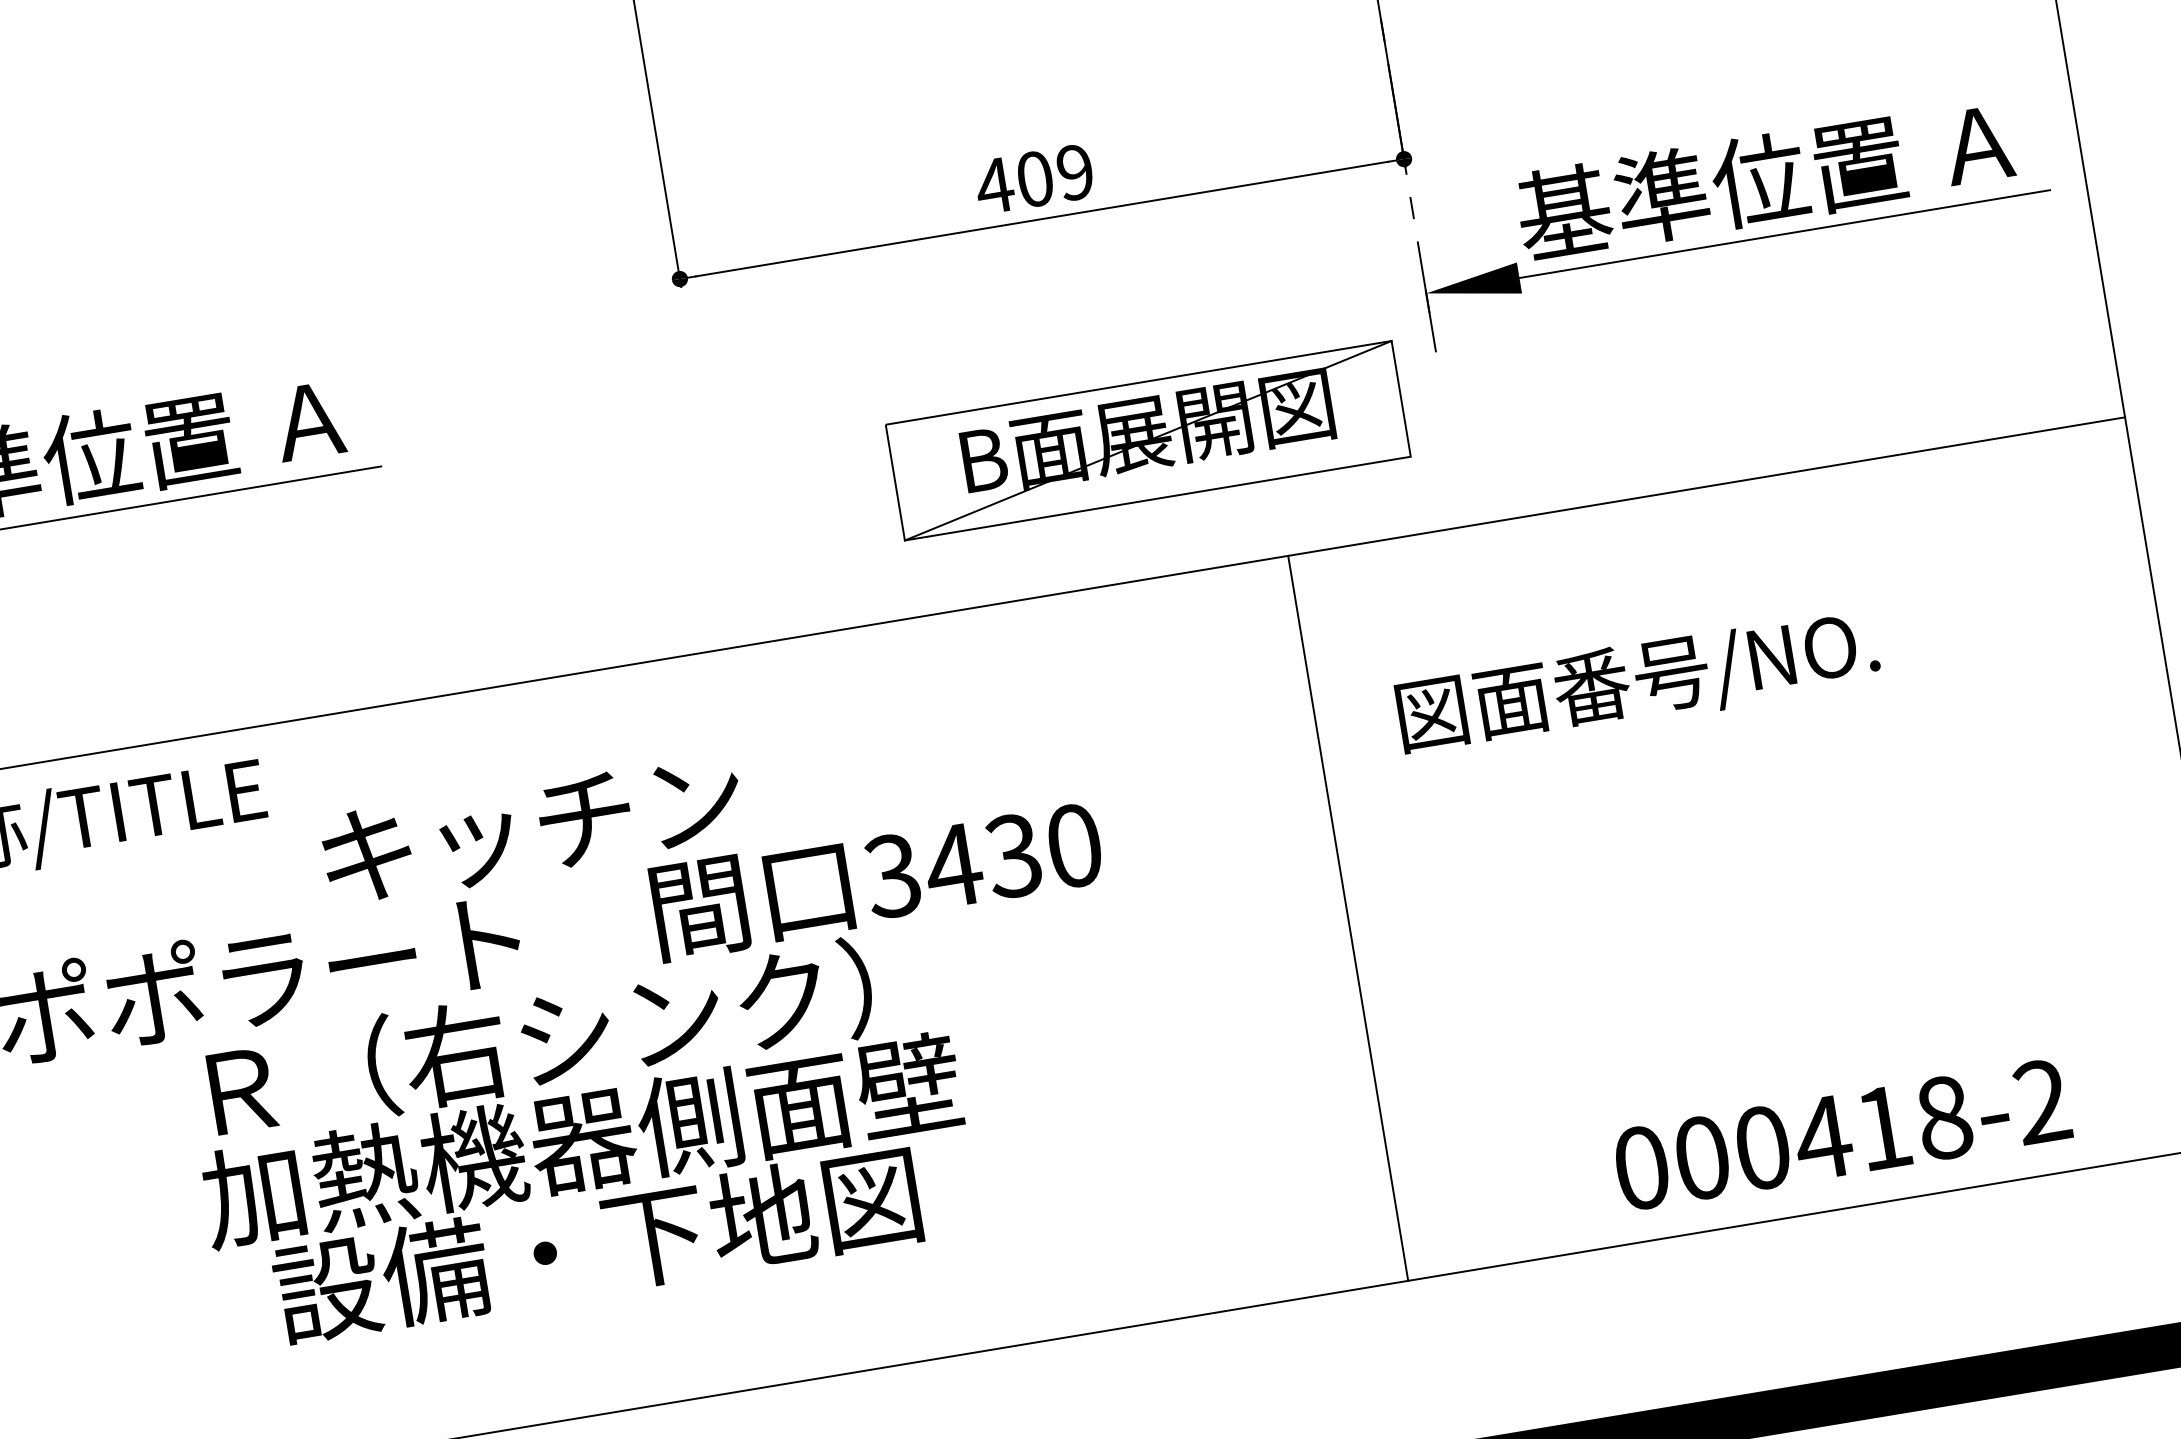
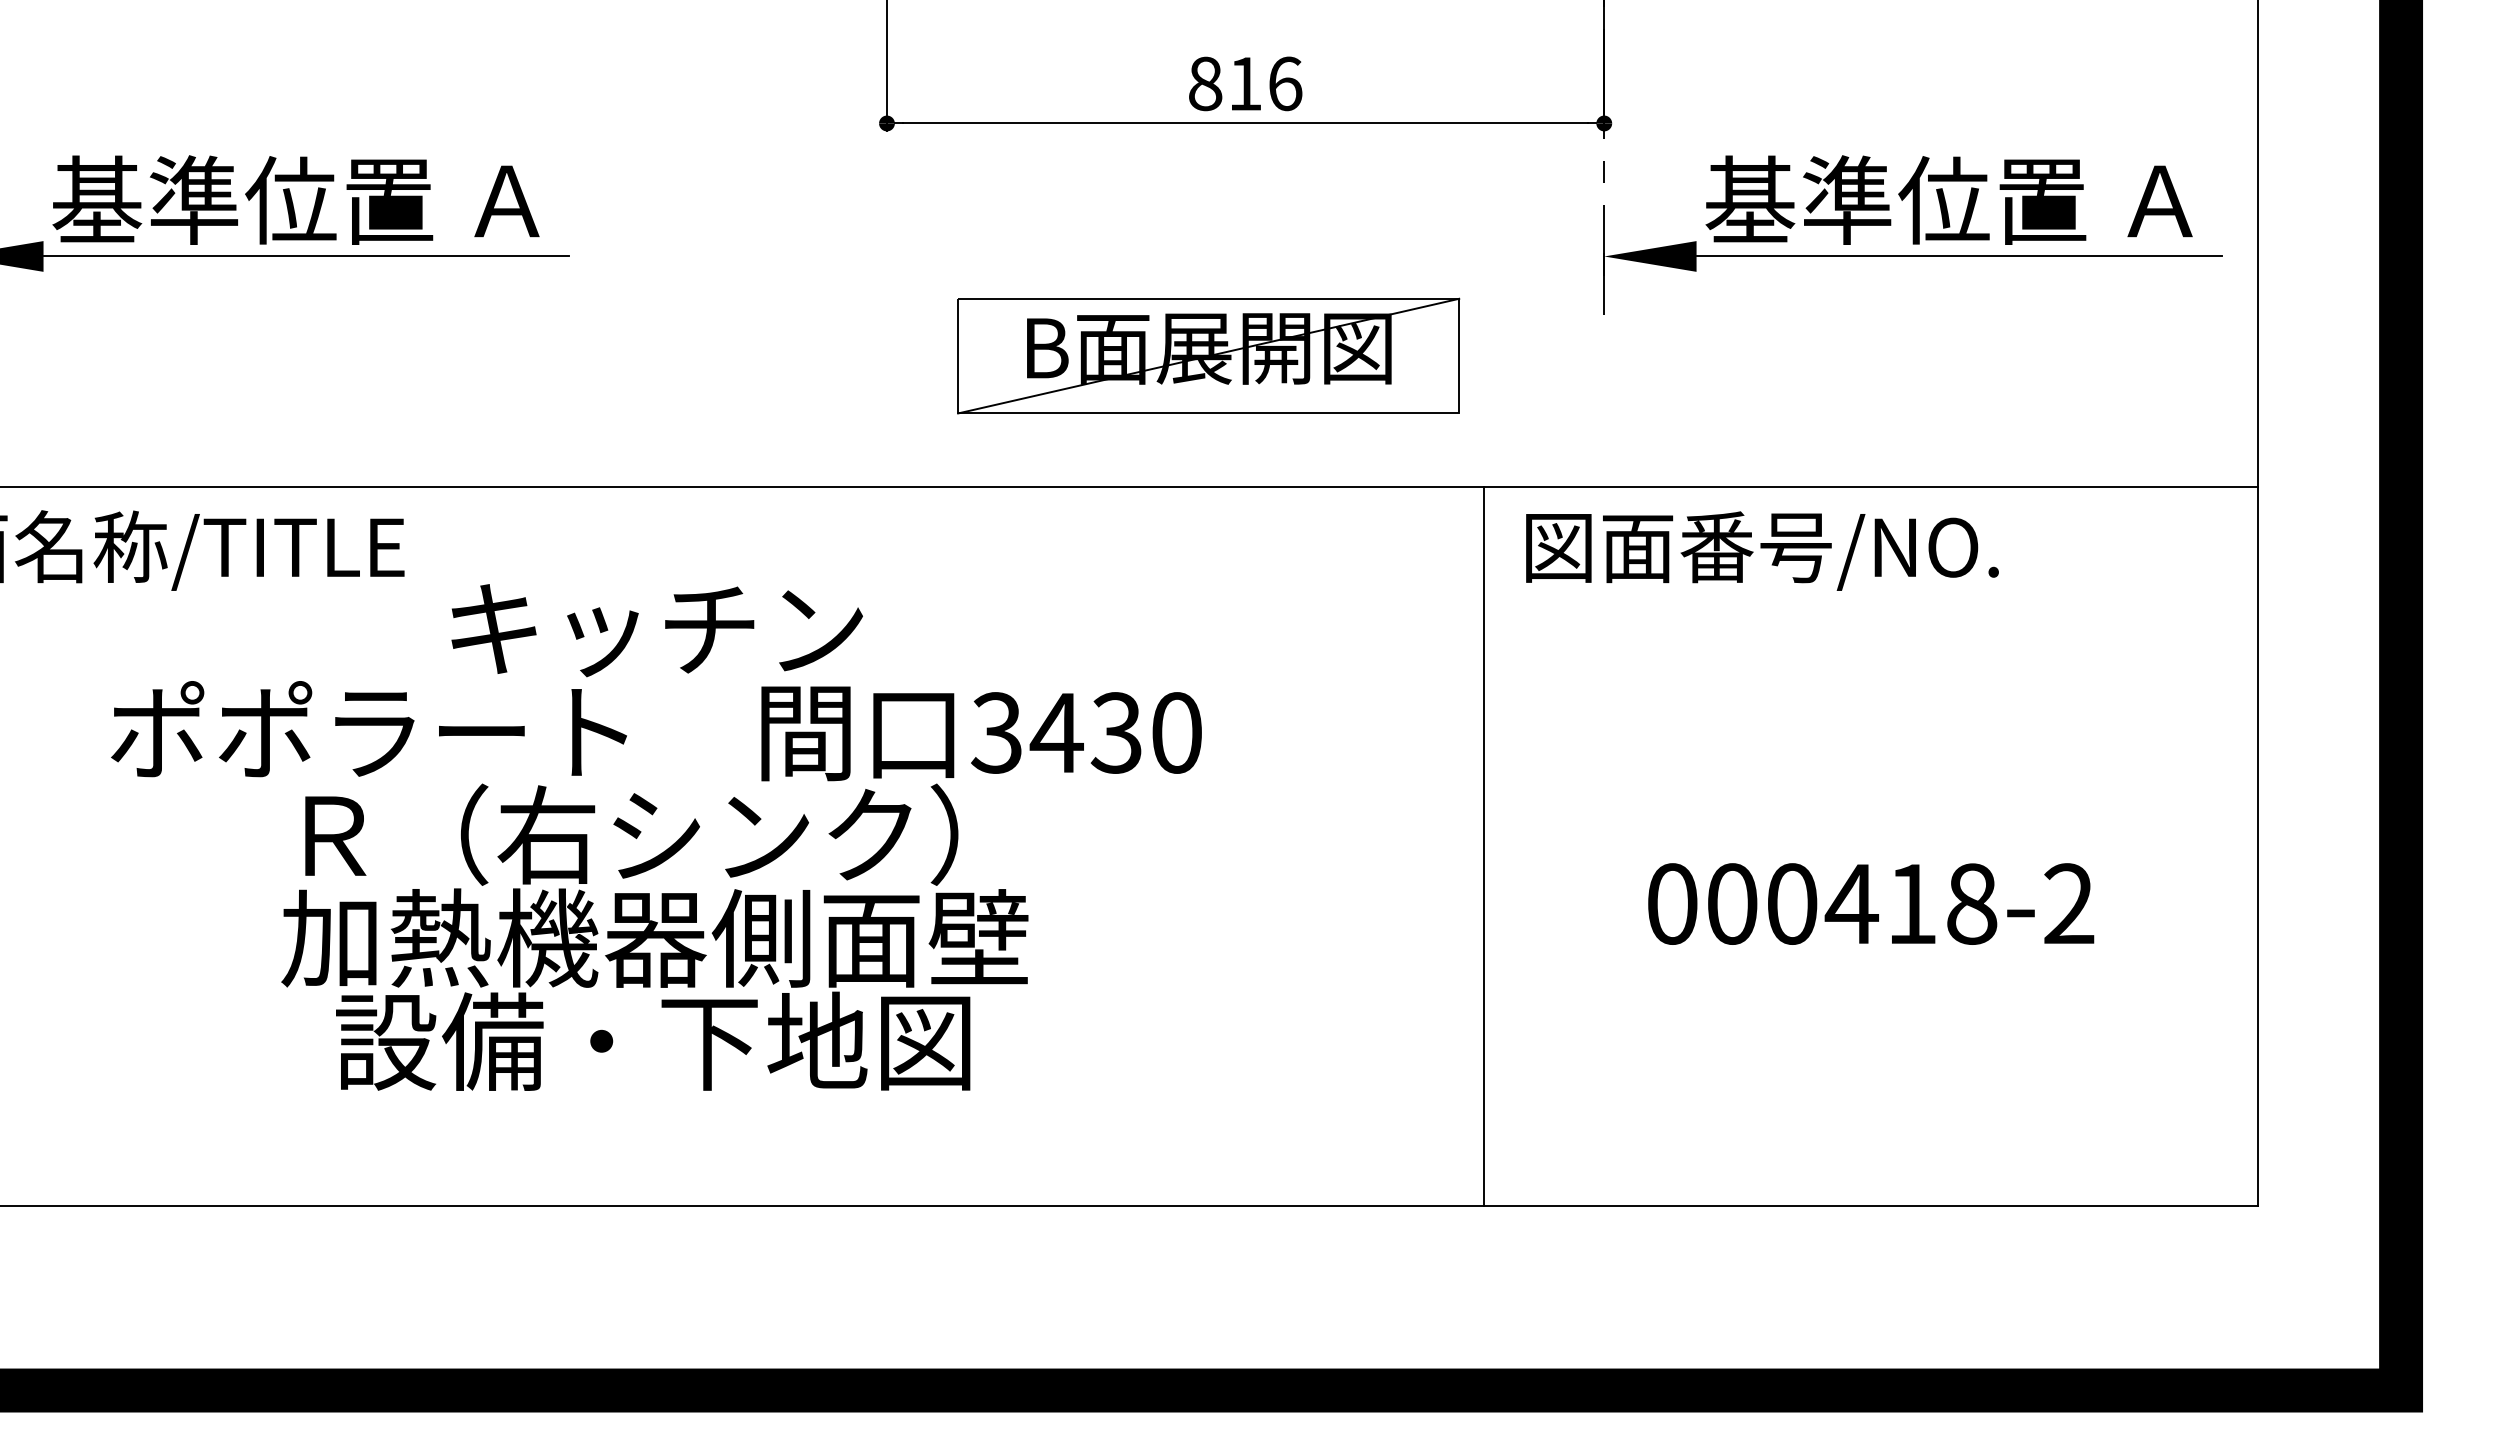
text: (1034, 178) -> (1244, 83), 409 -> 816
part: (1147, 440) -> (1208, 355), moved
text: (1638, 682) -> (1762, 550), moved
line: (1348, 918) -> (1484, 846), moved
text: (1842, 1134) -> (1871, 903), moved

